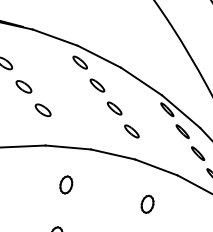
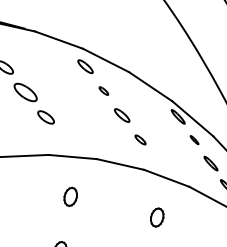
part: (97, 84) -> (103, 90), size x0.6
part: (23, 86) -> (25, 92), size x1.4
part: (131, 131) -> (140, 139), size x0.7
part: (182, 131) -> (194, 139), size x0.6

